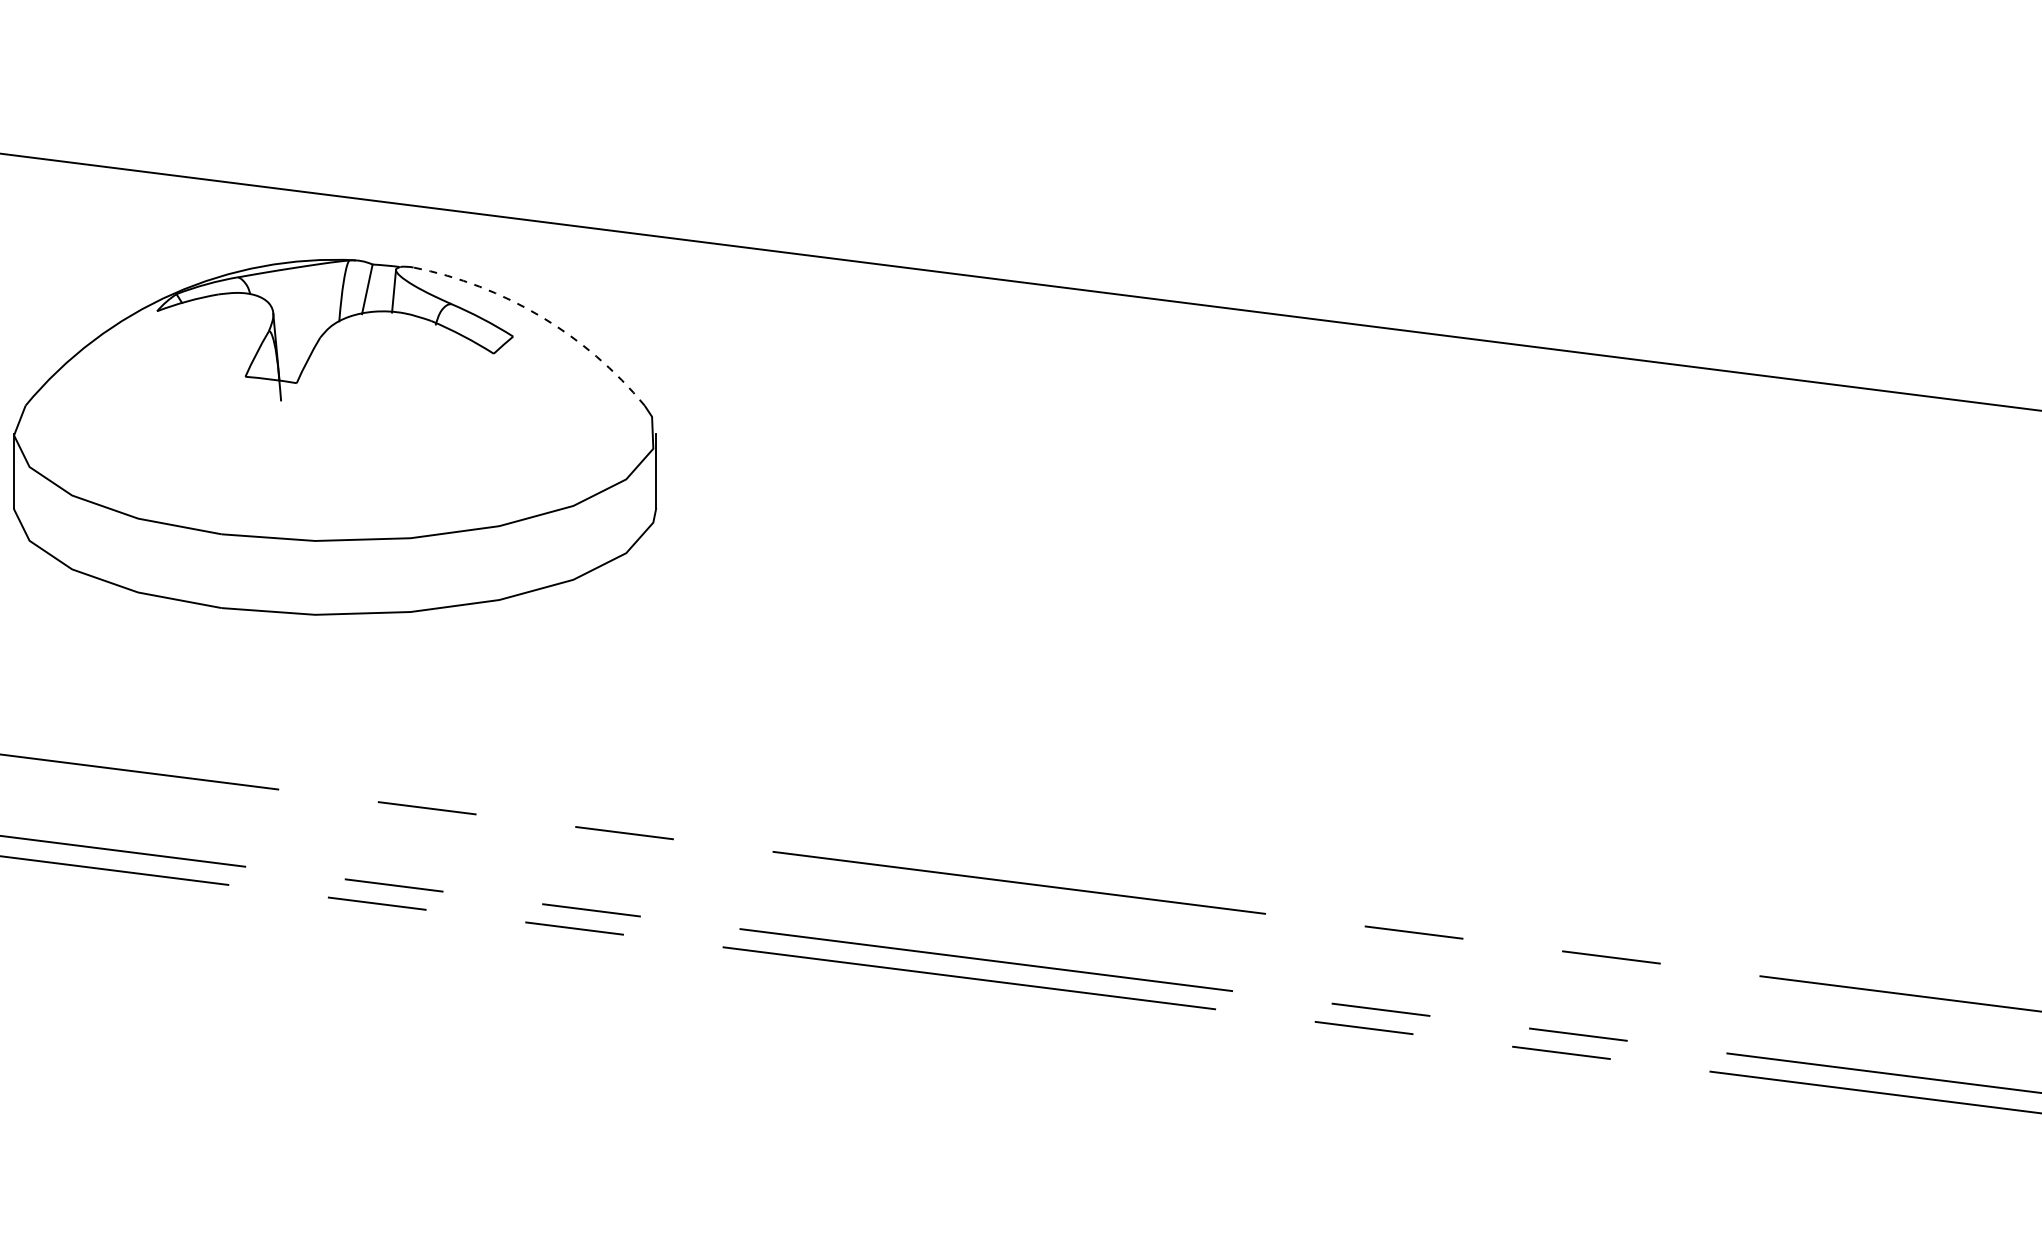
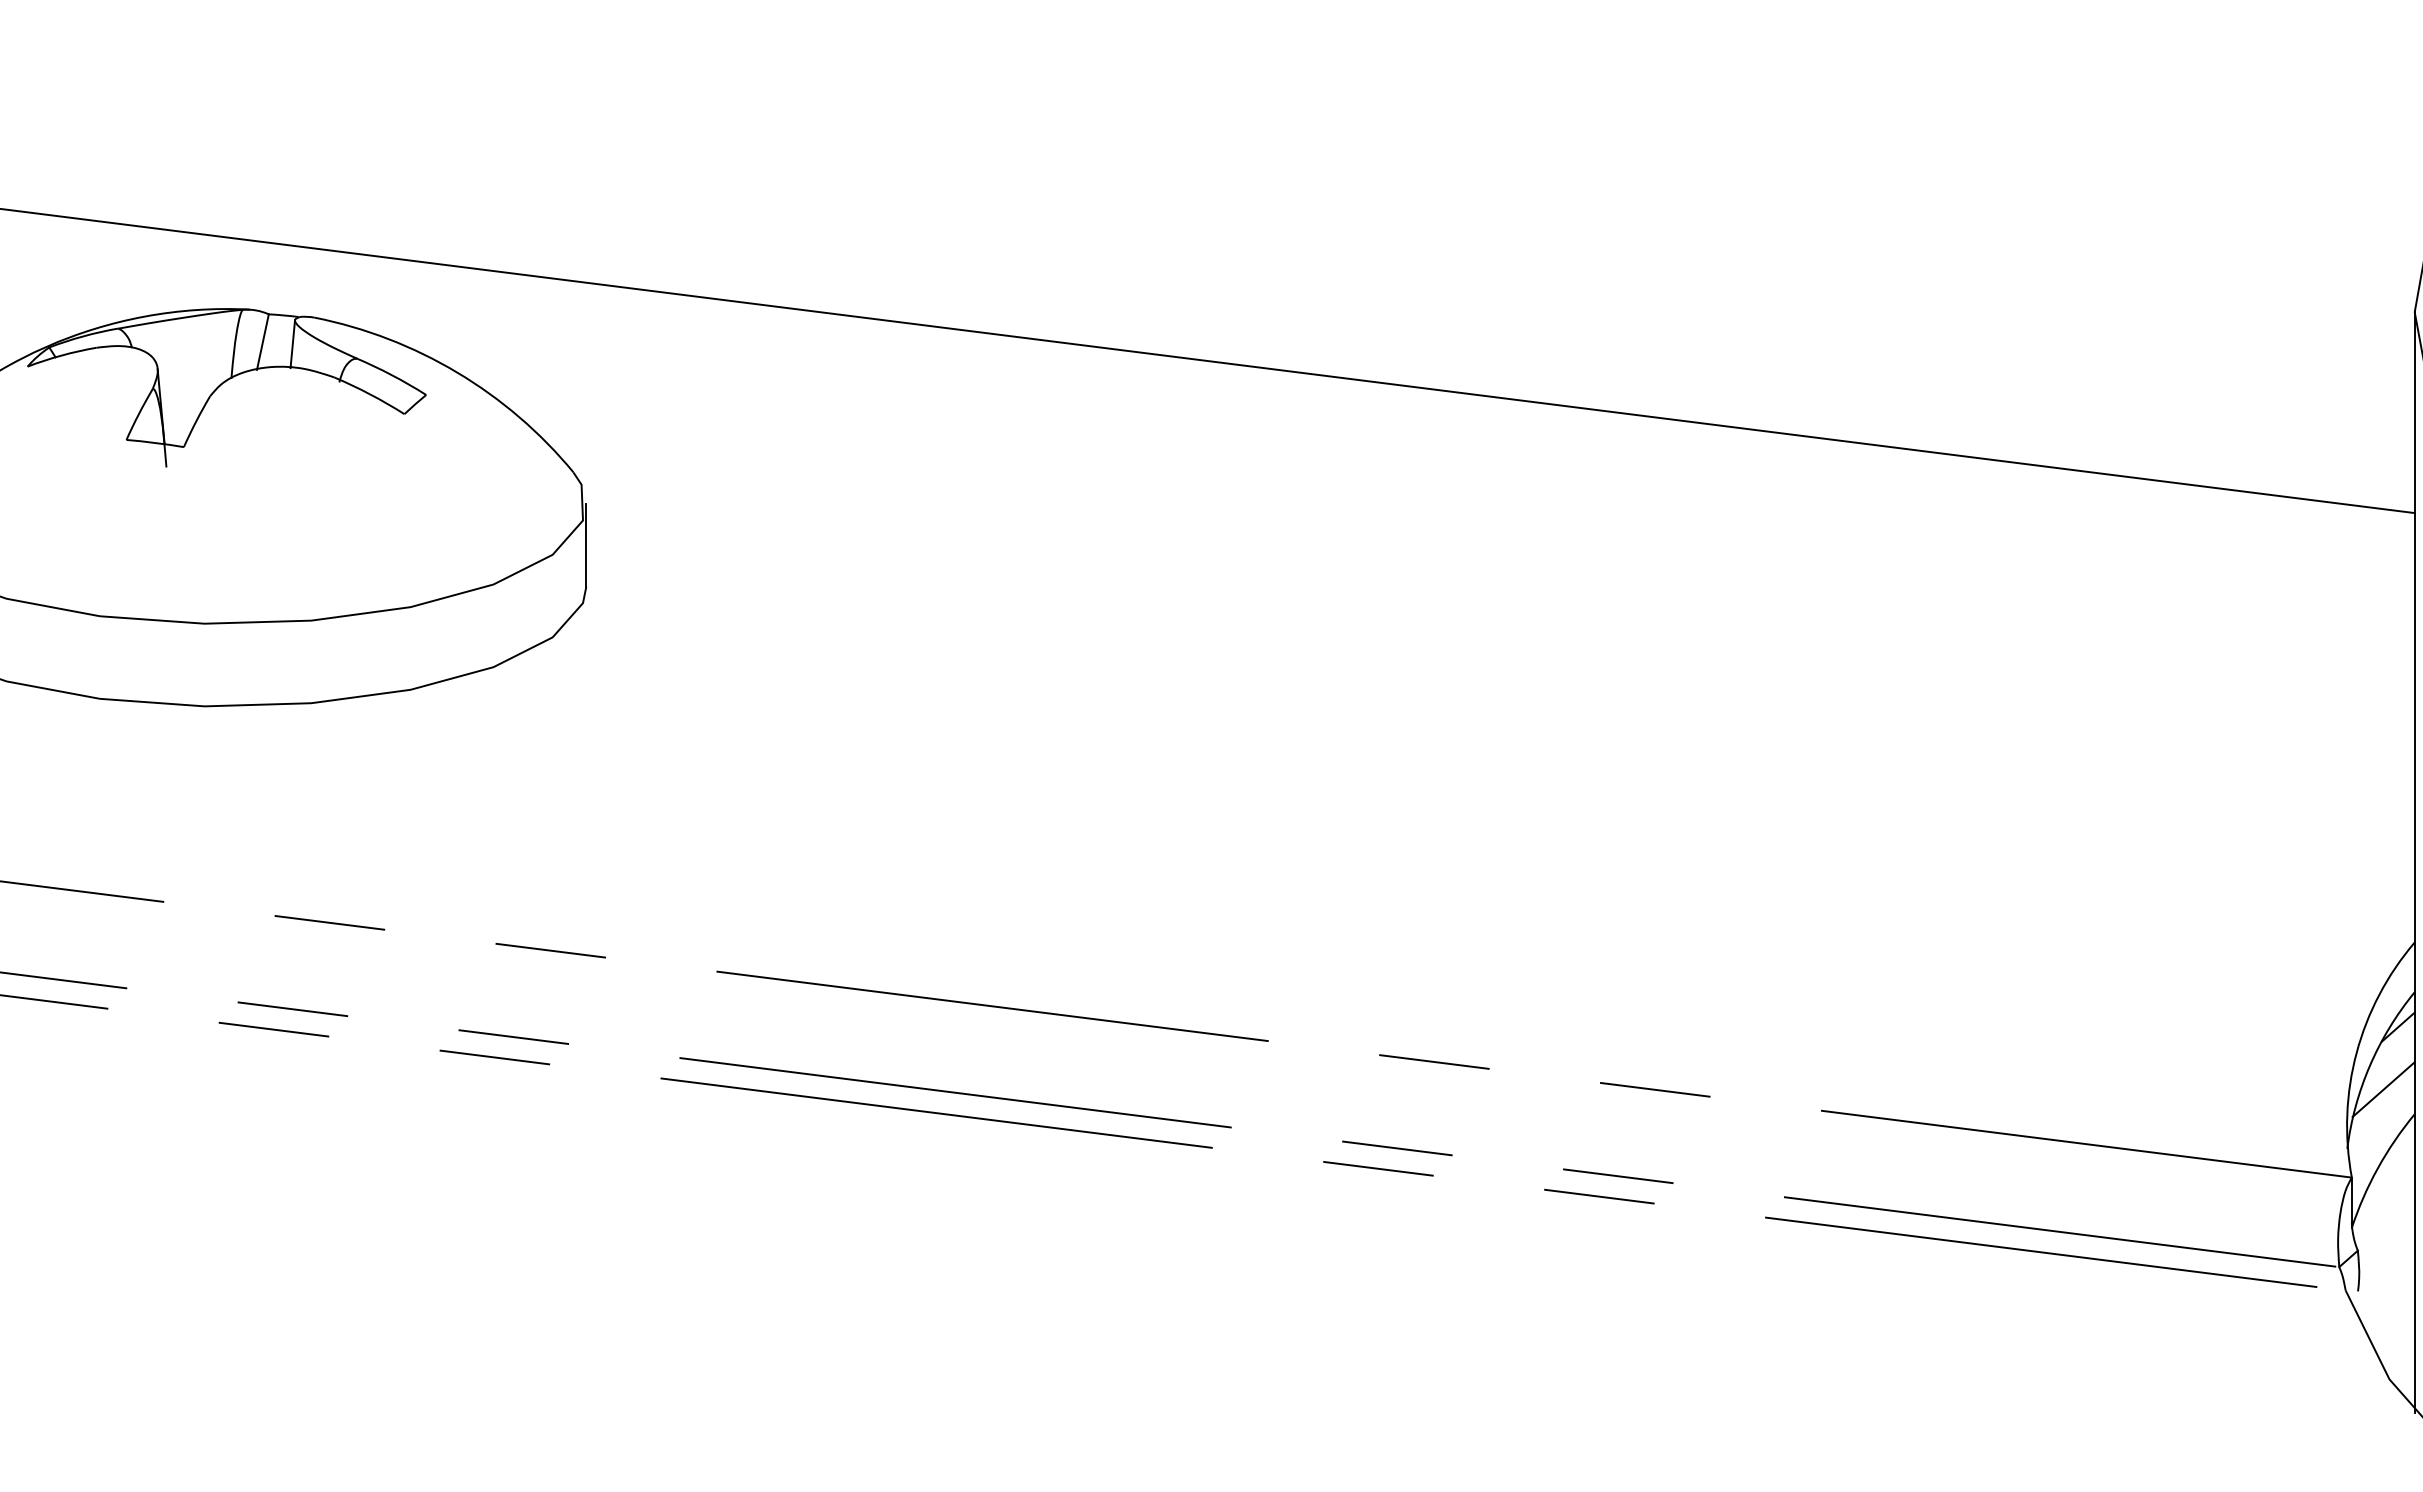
arc: (541, 316) -> (457, 372), dashed -> solid

